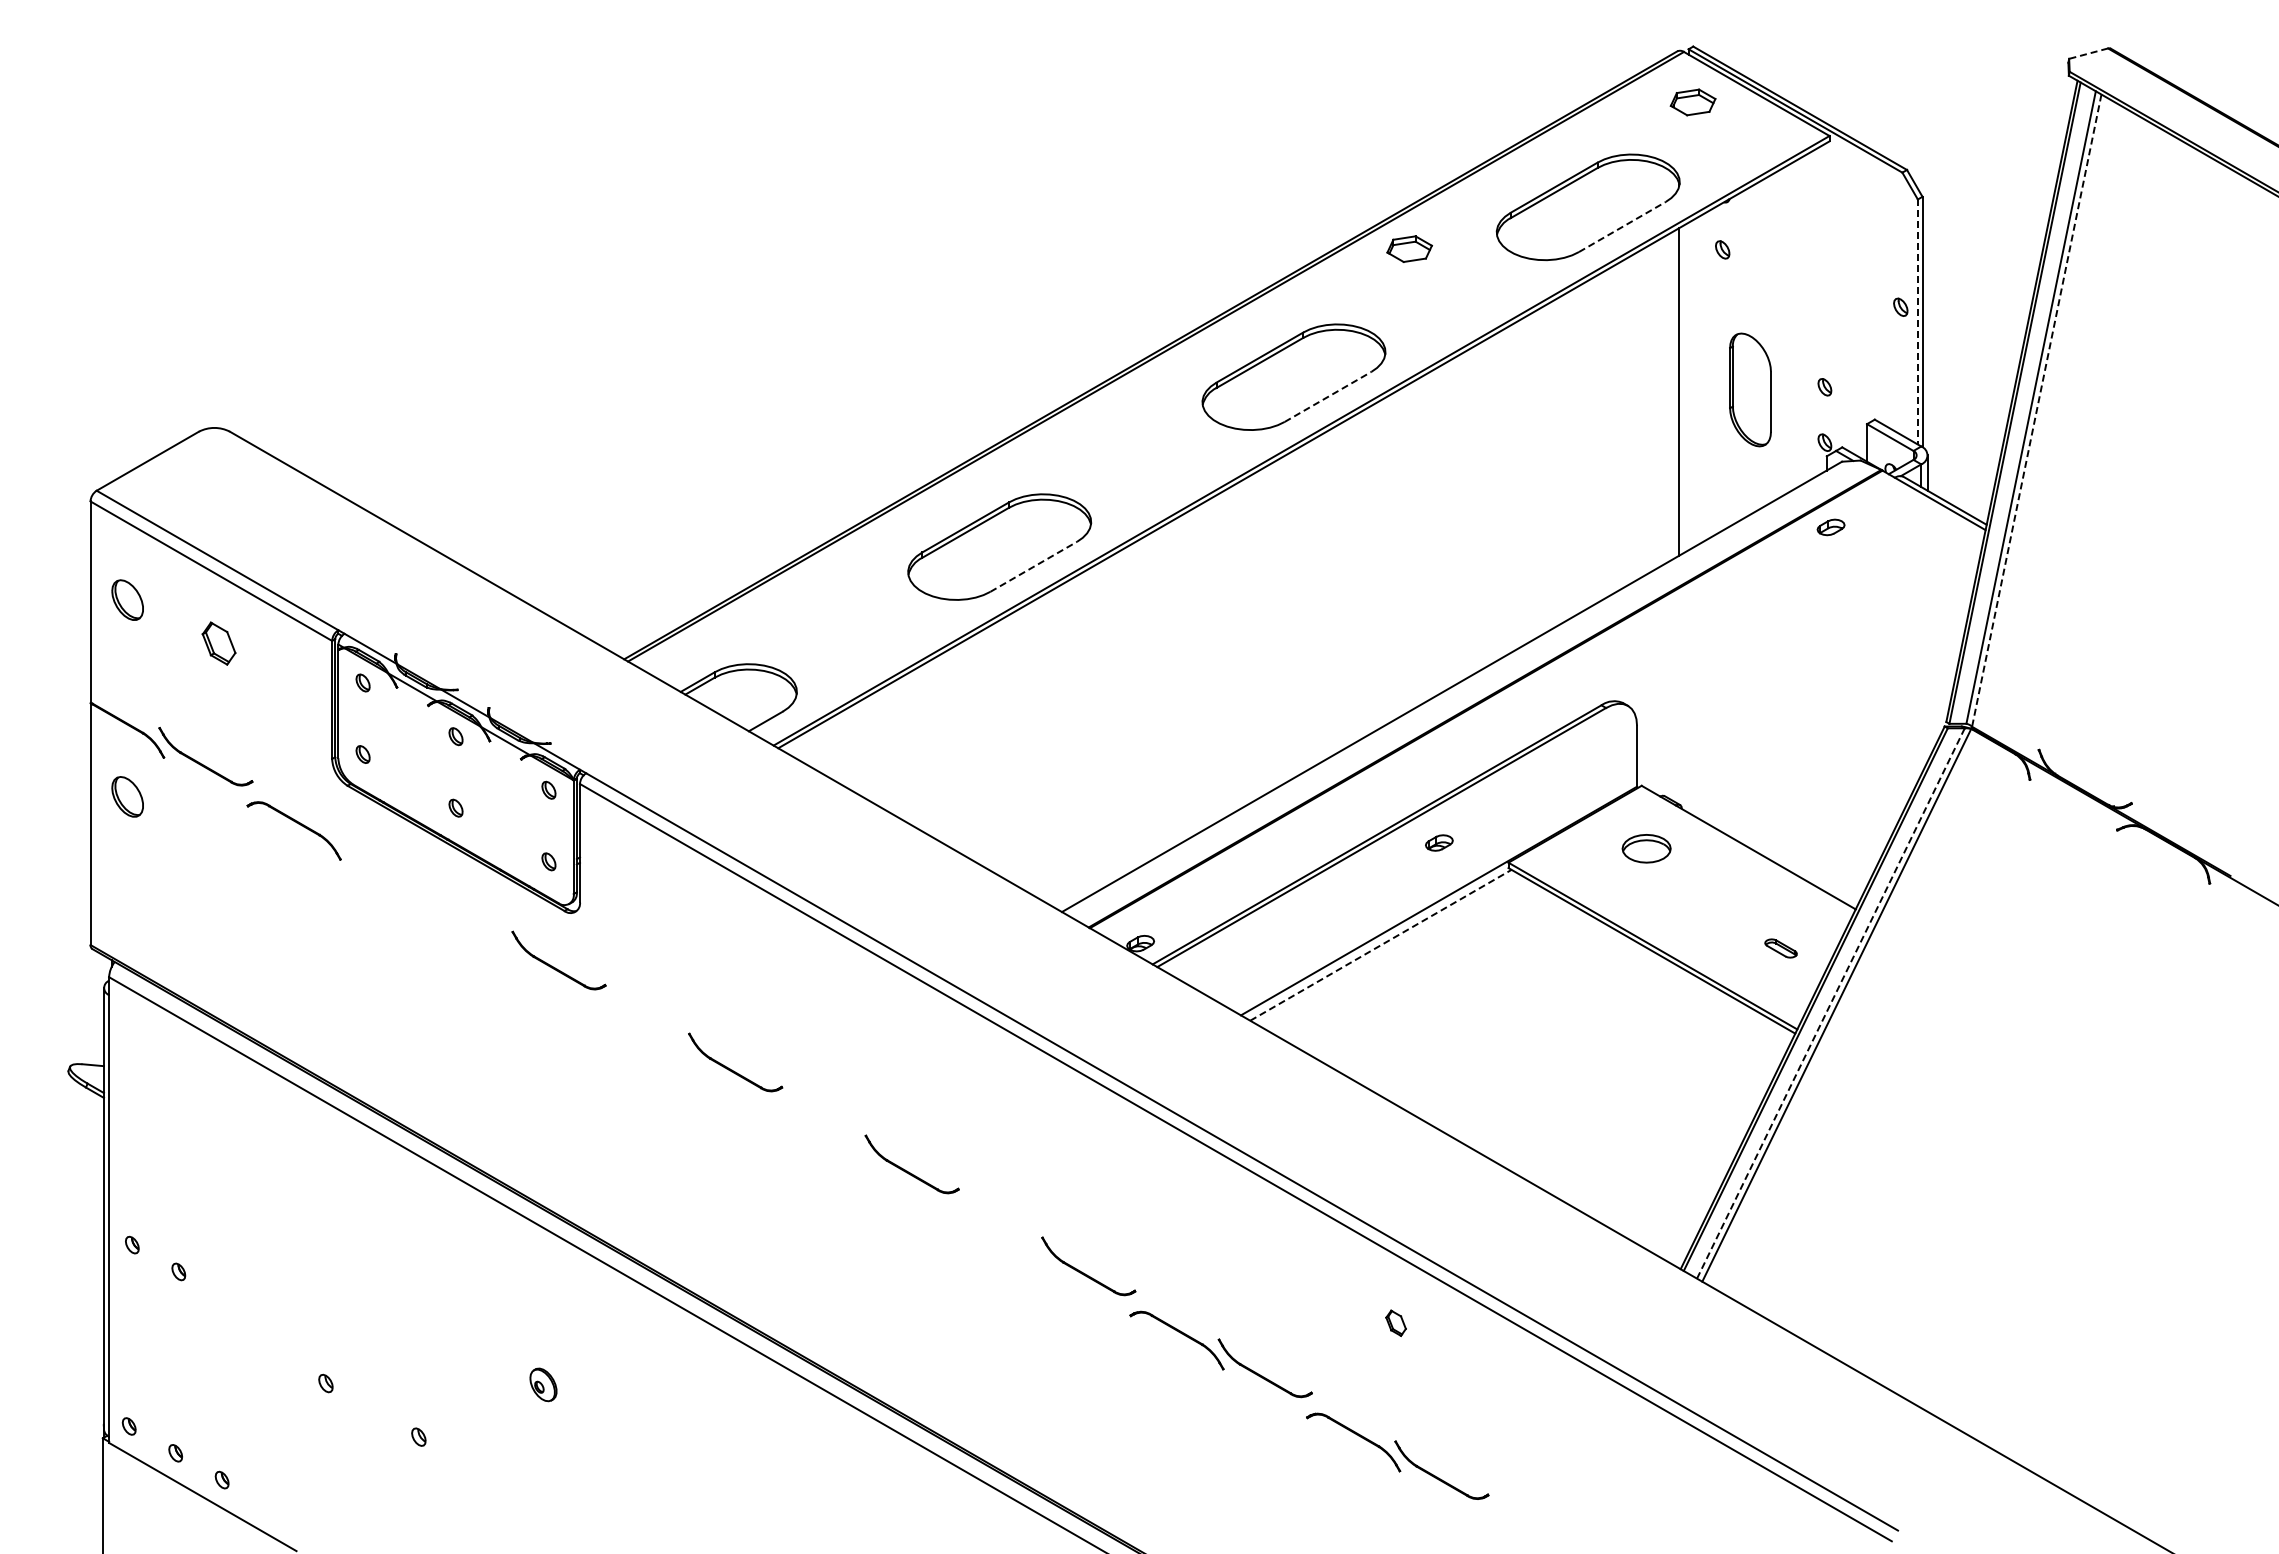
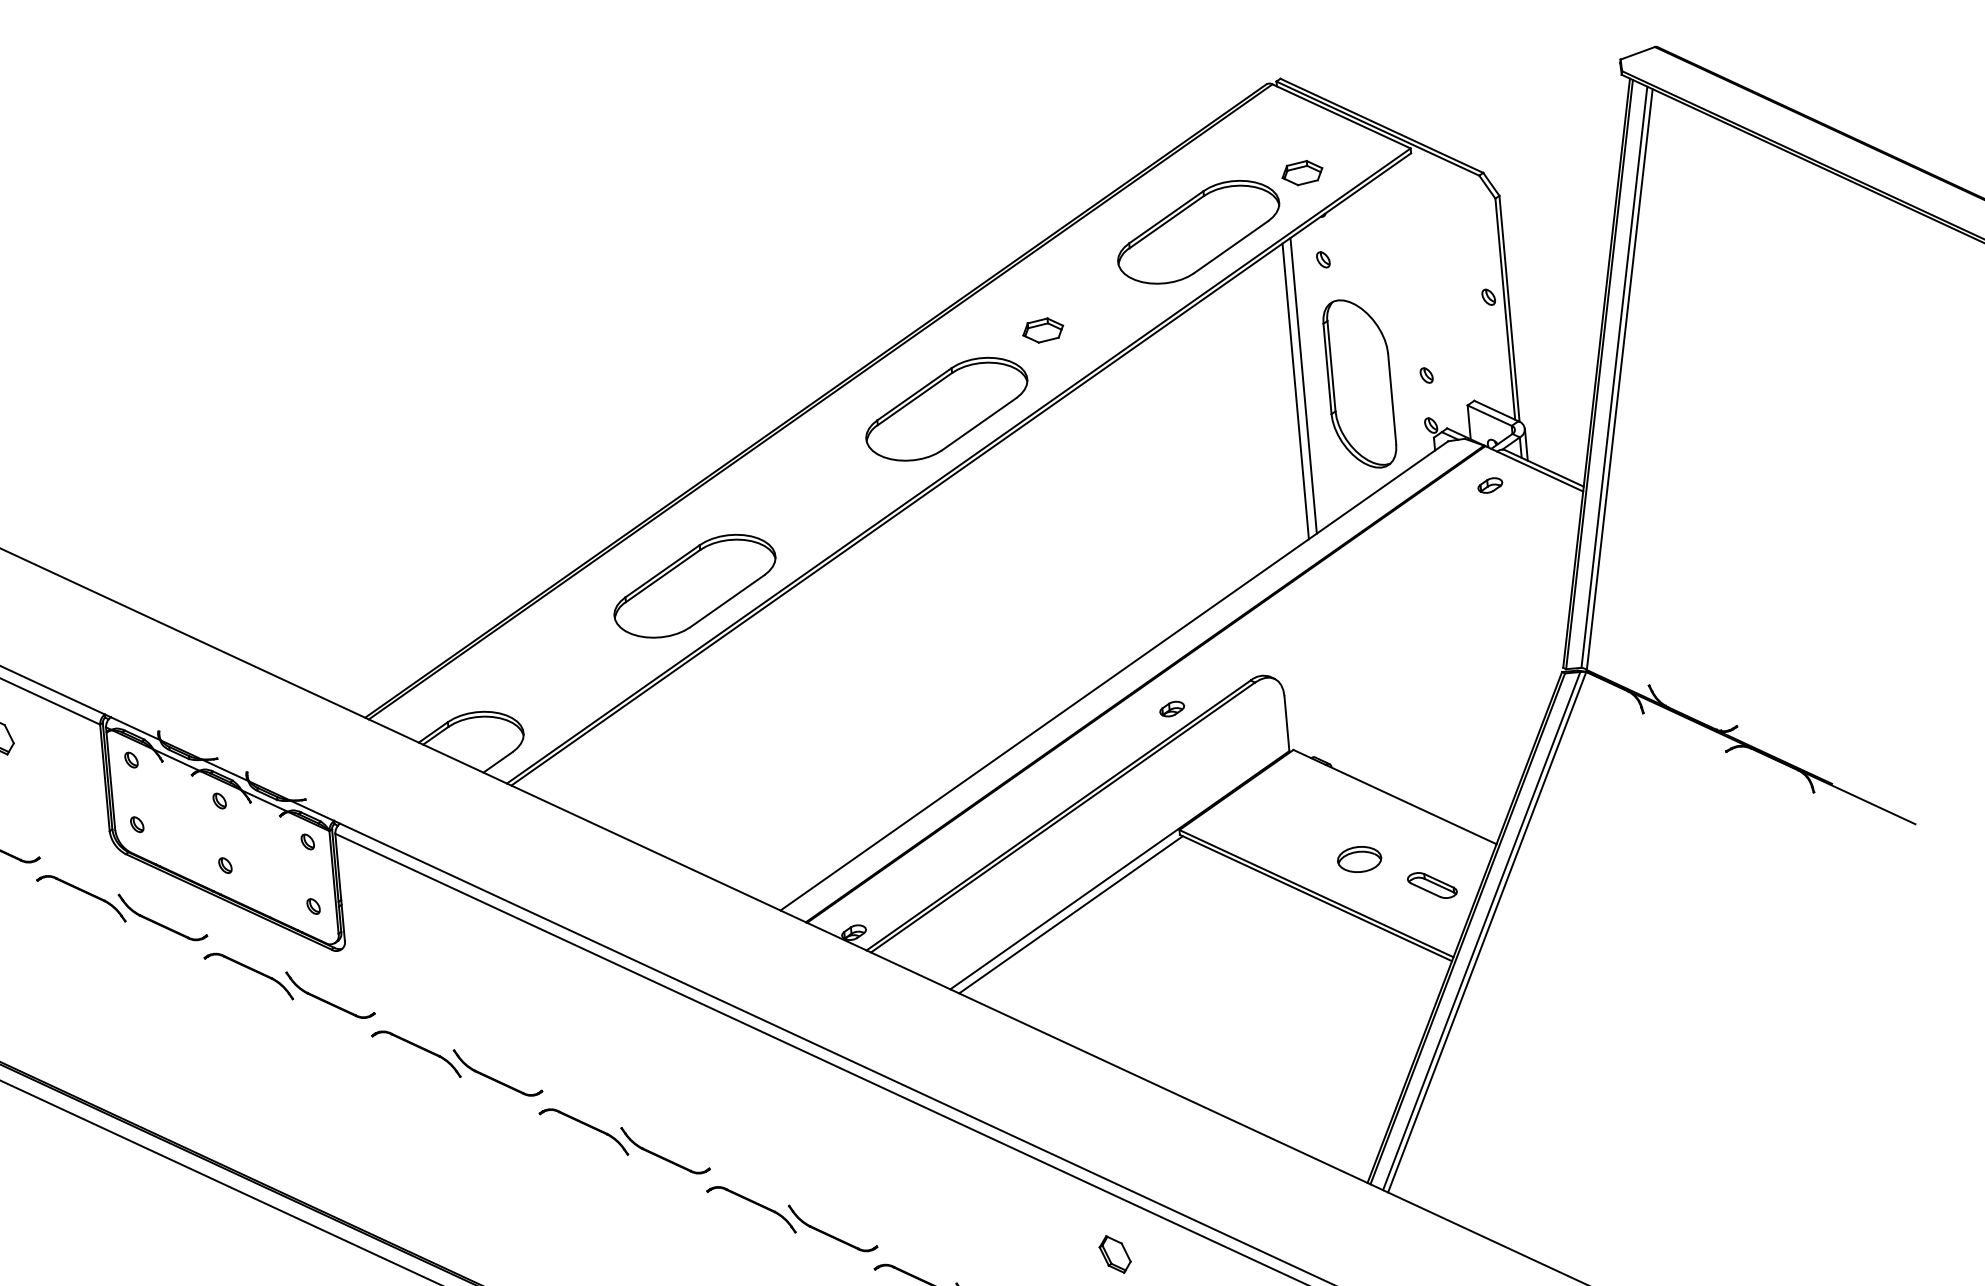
line: (2088, 53) -> (1637, 53), dashed -> solid
part: (1692, 102) -> (1301, 173), moved
line: (1622, 226) -> (1231, 246), dashed -> solid
part: (1409, 248) -> (1042, 329), moved
line: (1917, 322) -> (1505, 309), dashed -> solid
line: (1688, 386) -> (1303, 385), added
part: (1750, 389) -> (1359, 383), size x1.67
line: (1328, 396) -> (979, 423), dashed -> solid
line: (2036, 410) -> (1619, 379), dashed -> solid
part: (1830, 527) -> (1489, 485), moved
line: (1034, 566) -> (727, 600), dashed -> solid
part: (1439, 842) -> (1172, 708), moved
part: (1646, 848) -> (1359, 859), moved
part: (377, 864) -> (159, 922), added
part: (473, 925) -> (250, 970), added
line: (1380, 945) -> (1070, 915), dashed -> solid
part: (1780, 948) -> (1431, 885), size x1.67
line: (1830, 1003) -> (1481, 931), dashed -> solid
part: (651, 1028) -> (419, 1048), added
part: (826, 1129) -> (585, 1125), added
part: (1003, 1231) -> (753, 1203), added
part: (1395, 1323) -> (1114, 1254), size x1.67

